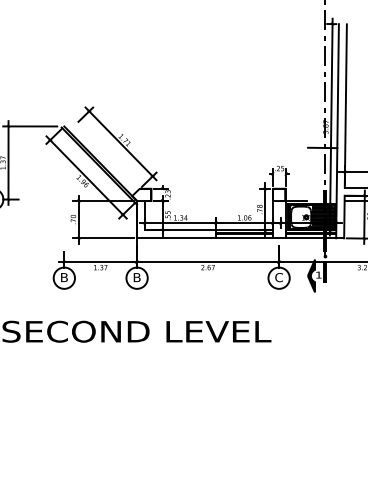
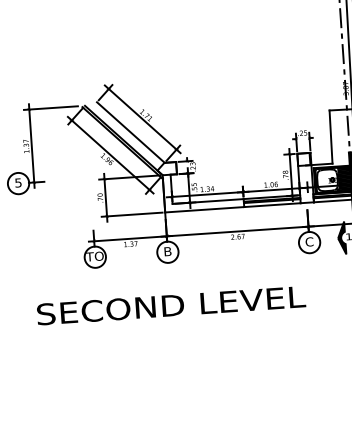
line: (108, 155) -> (131, 131), added
line: (307, 174) -> (330, 137), added
text: (63, 277) -> (94, 256), B -> TO

